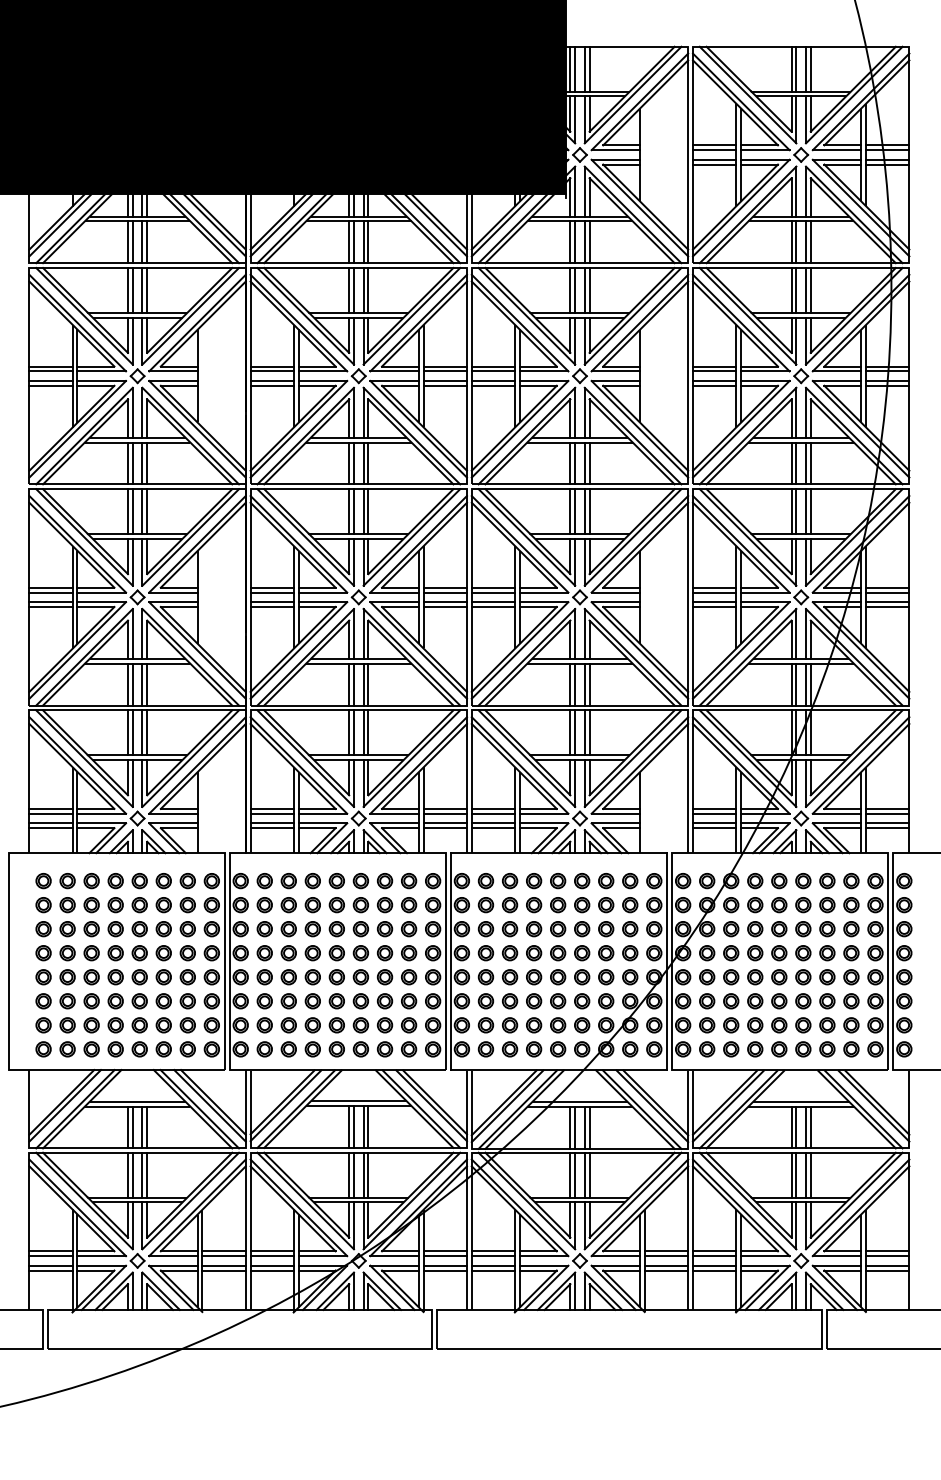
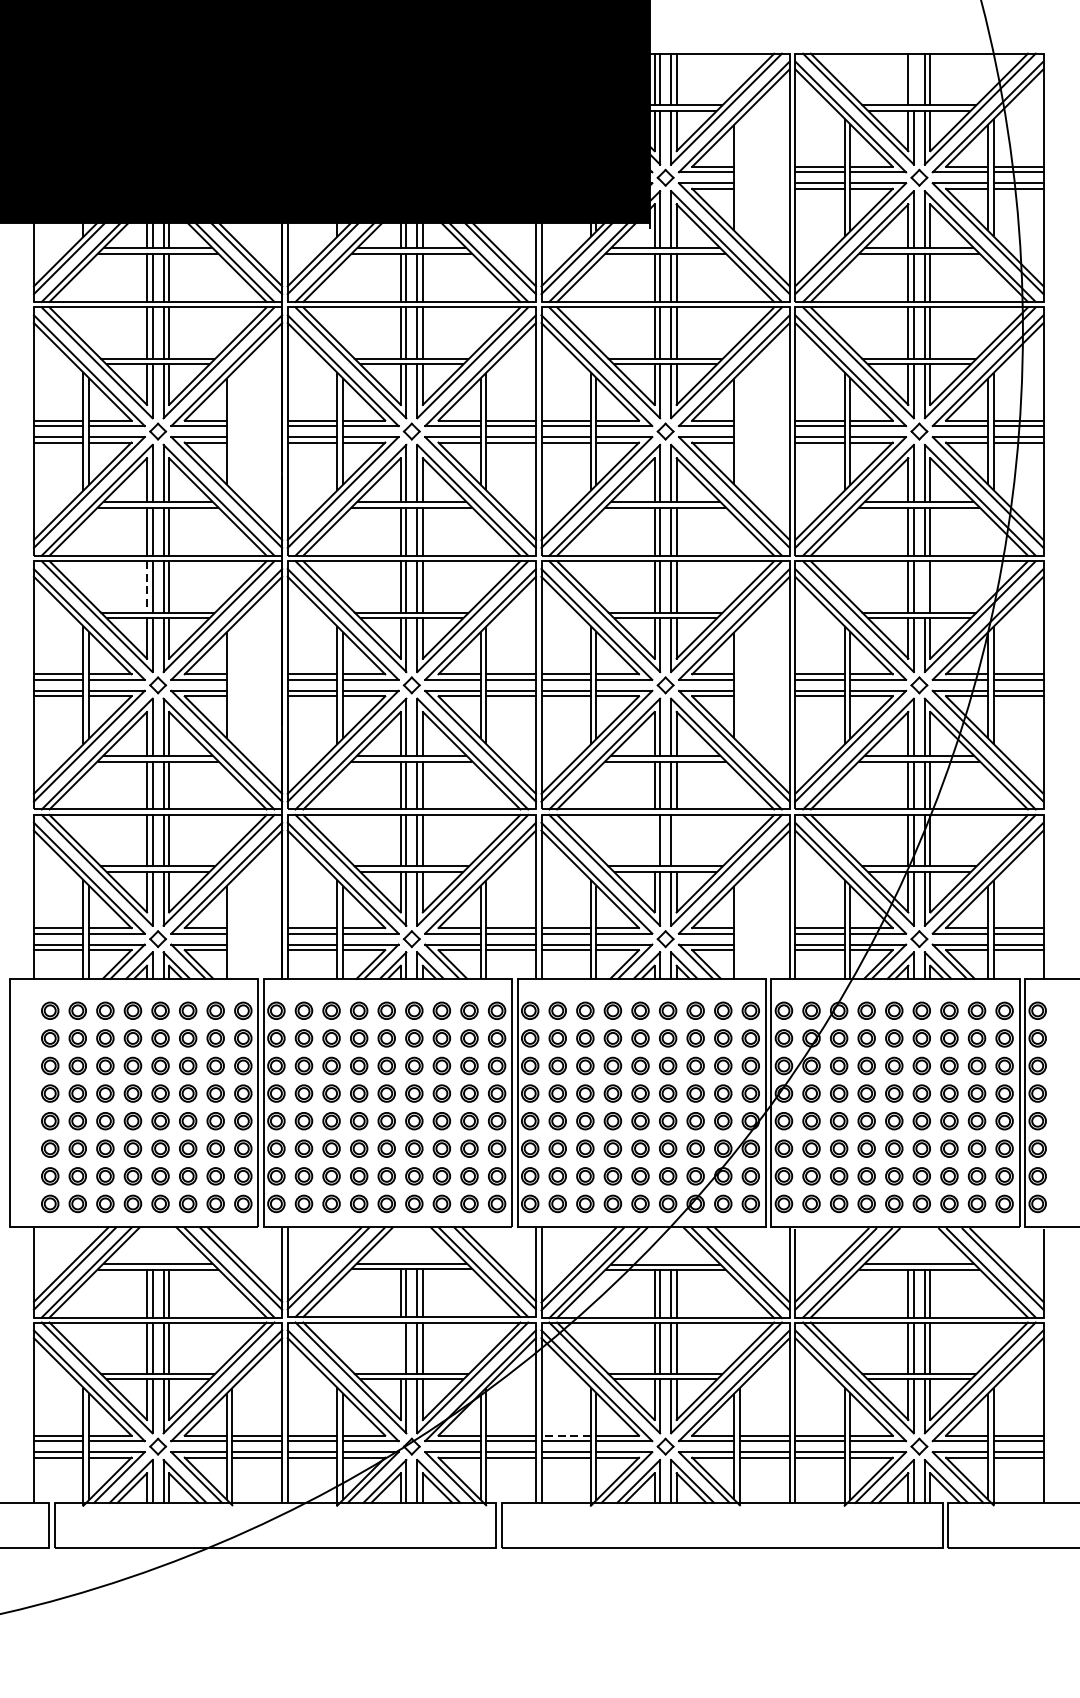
line: (796, 68) -> (914, 78), removed
line: (805, 511) -> (924, 586), removed
line: (128, 512) -> (147, 587), solid -> dashed
line: (570, 732) -> (654, 840), removed
line: (589, 732) -> (676, 840), removed
line: (349, 1174) -> (401, 1347), removed
line: (493, 1251) -> (566, 1435), solid -> dashed

